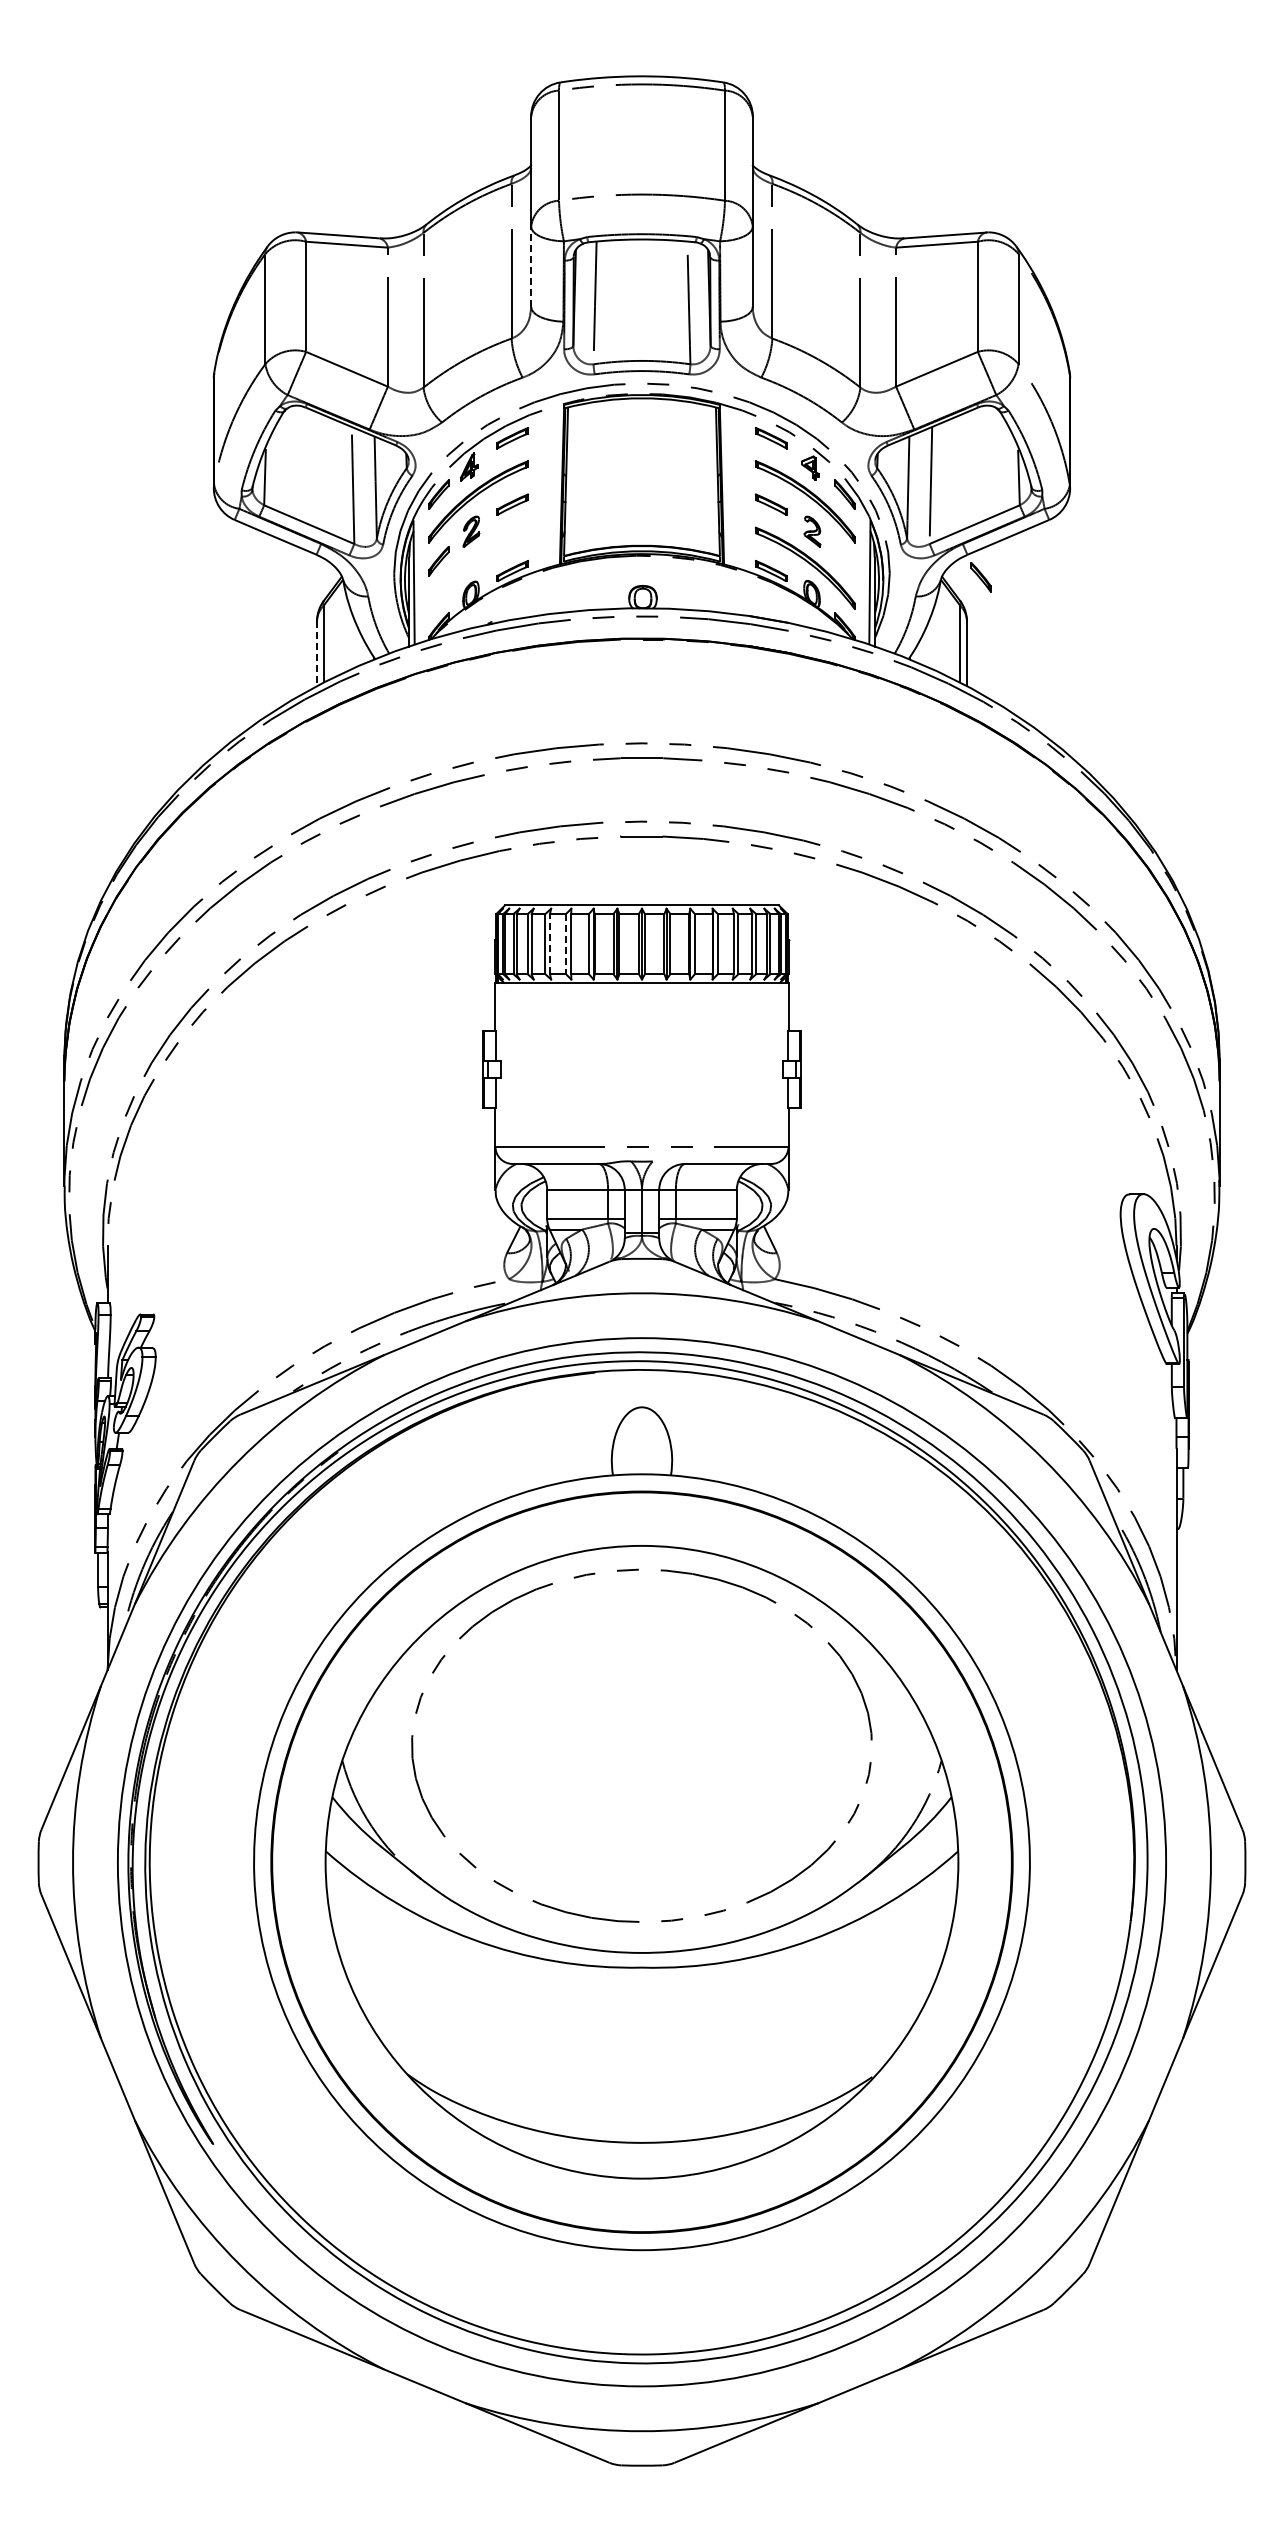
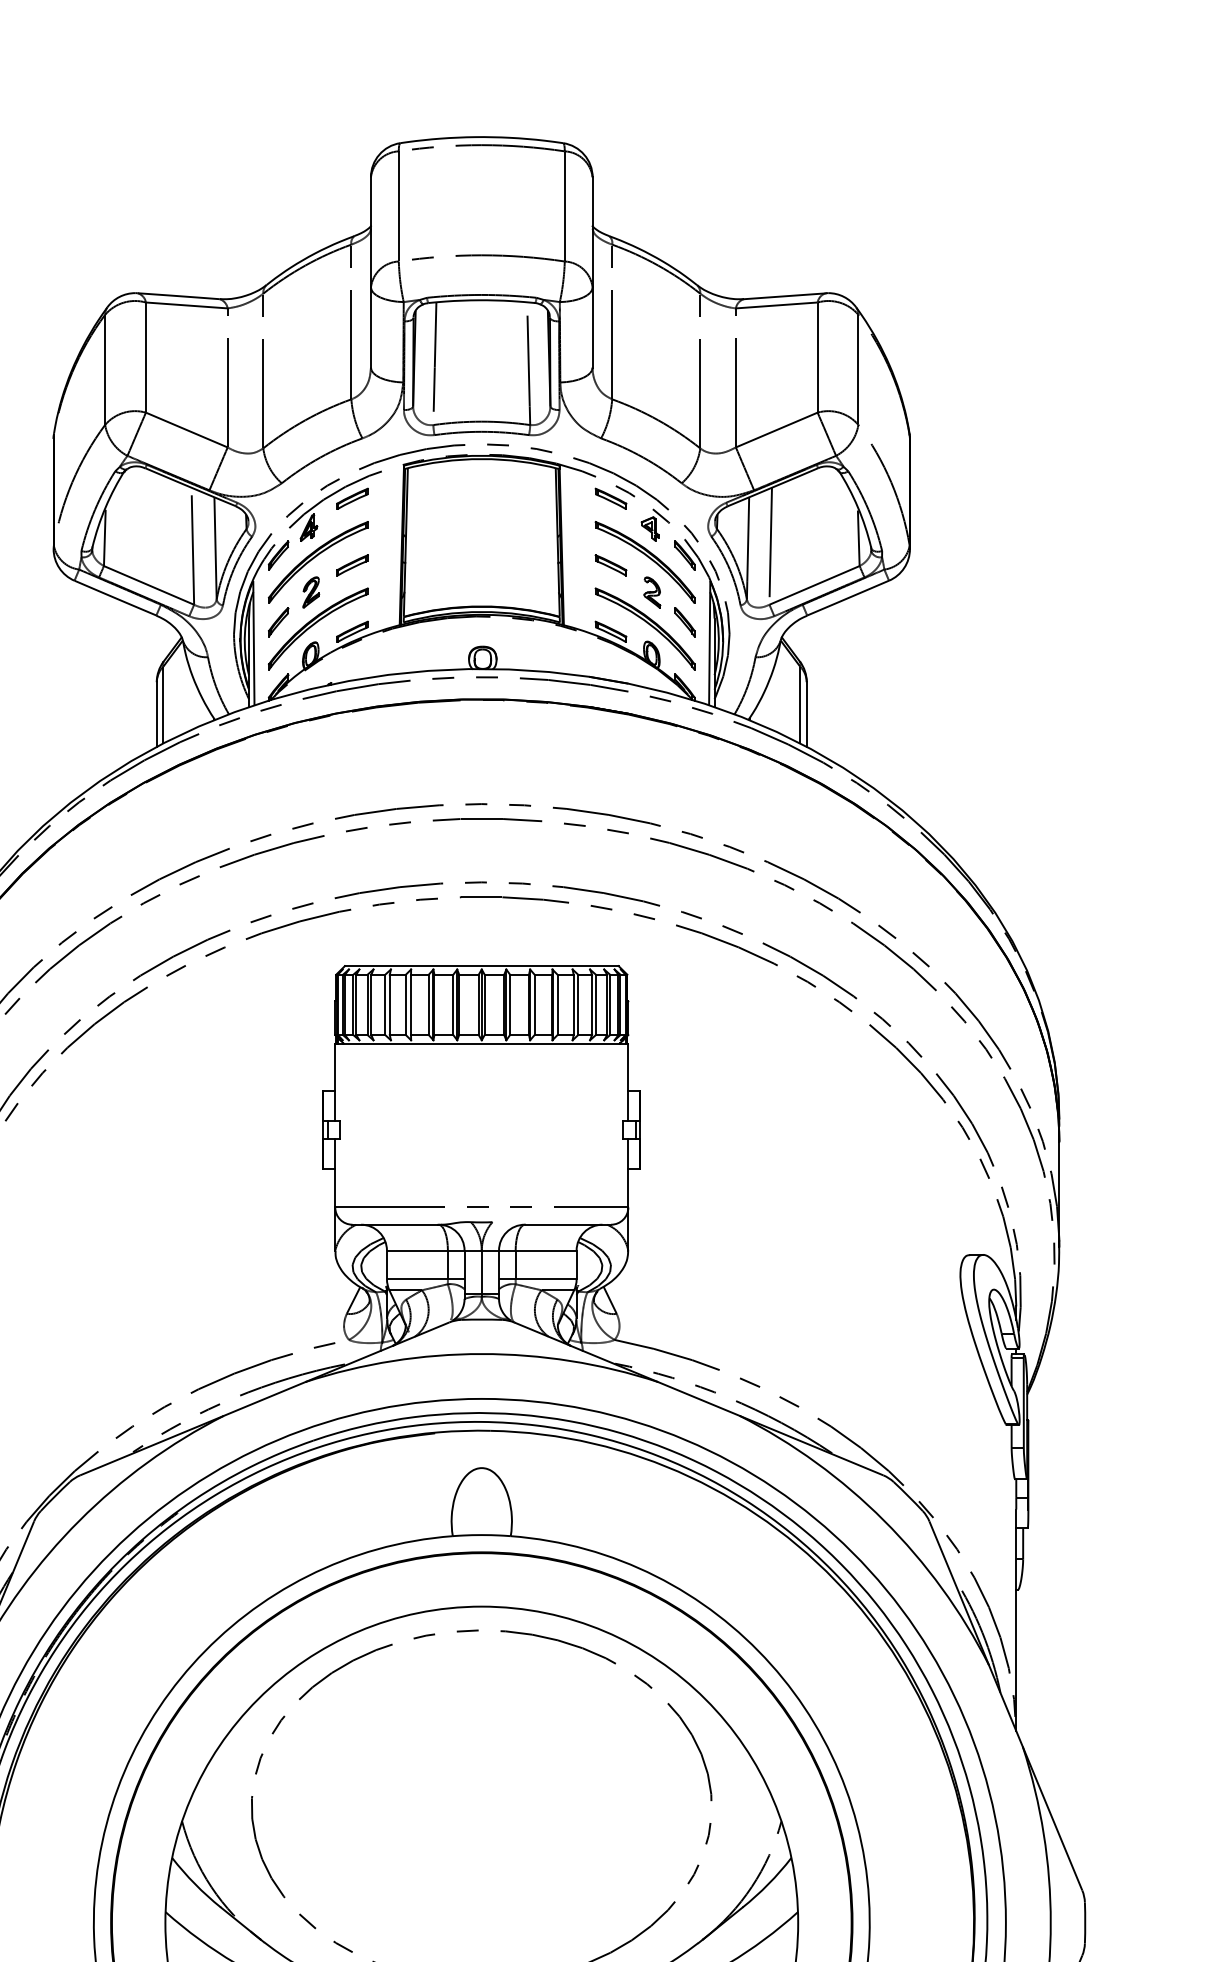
line: (531, 266) -> (371, 327), dashed -> solid
part: (478, 567) -> (318, 628), added
part: (980, 577) -> (684, 622), moved
line: (317, 654) -> (157, 715), dashed -> solid
line: (550, 943) -> (390, 1004), dashed -> solid
line: (566, 944) -> (406, 1005), dashed -> solid

